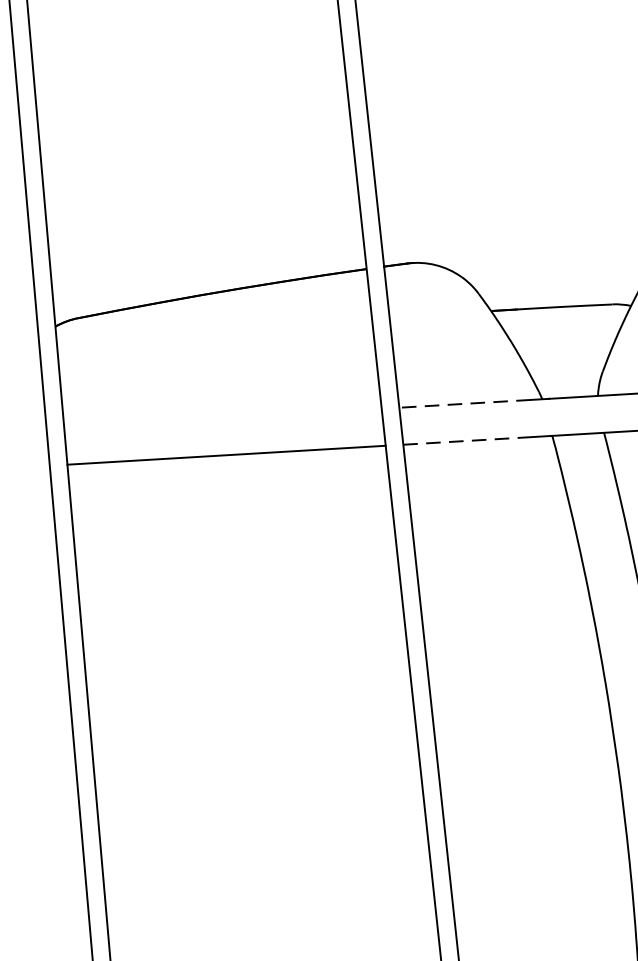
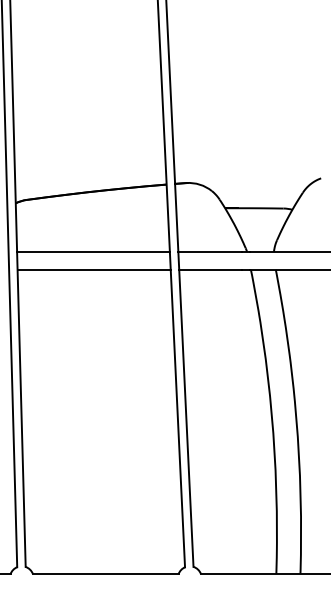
line: (464, 404) -> (209, 252), dashed -> solid
line: (223, 419) -> (93, 252), added
line: (468, 440) -> (210, 269), dashed -> solid

